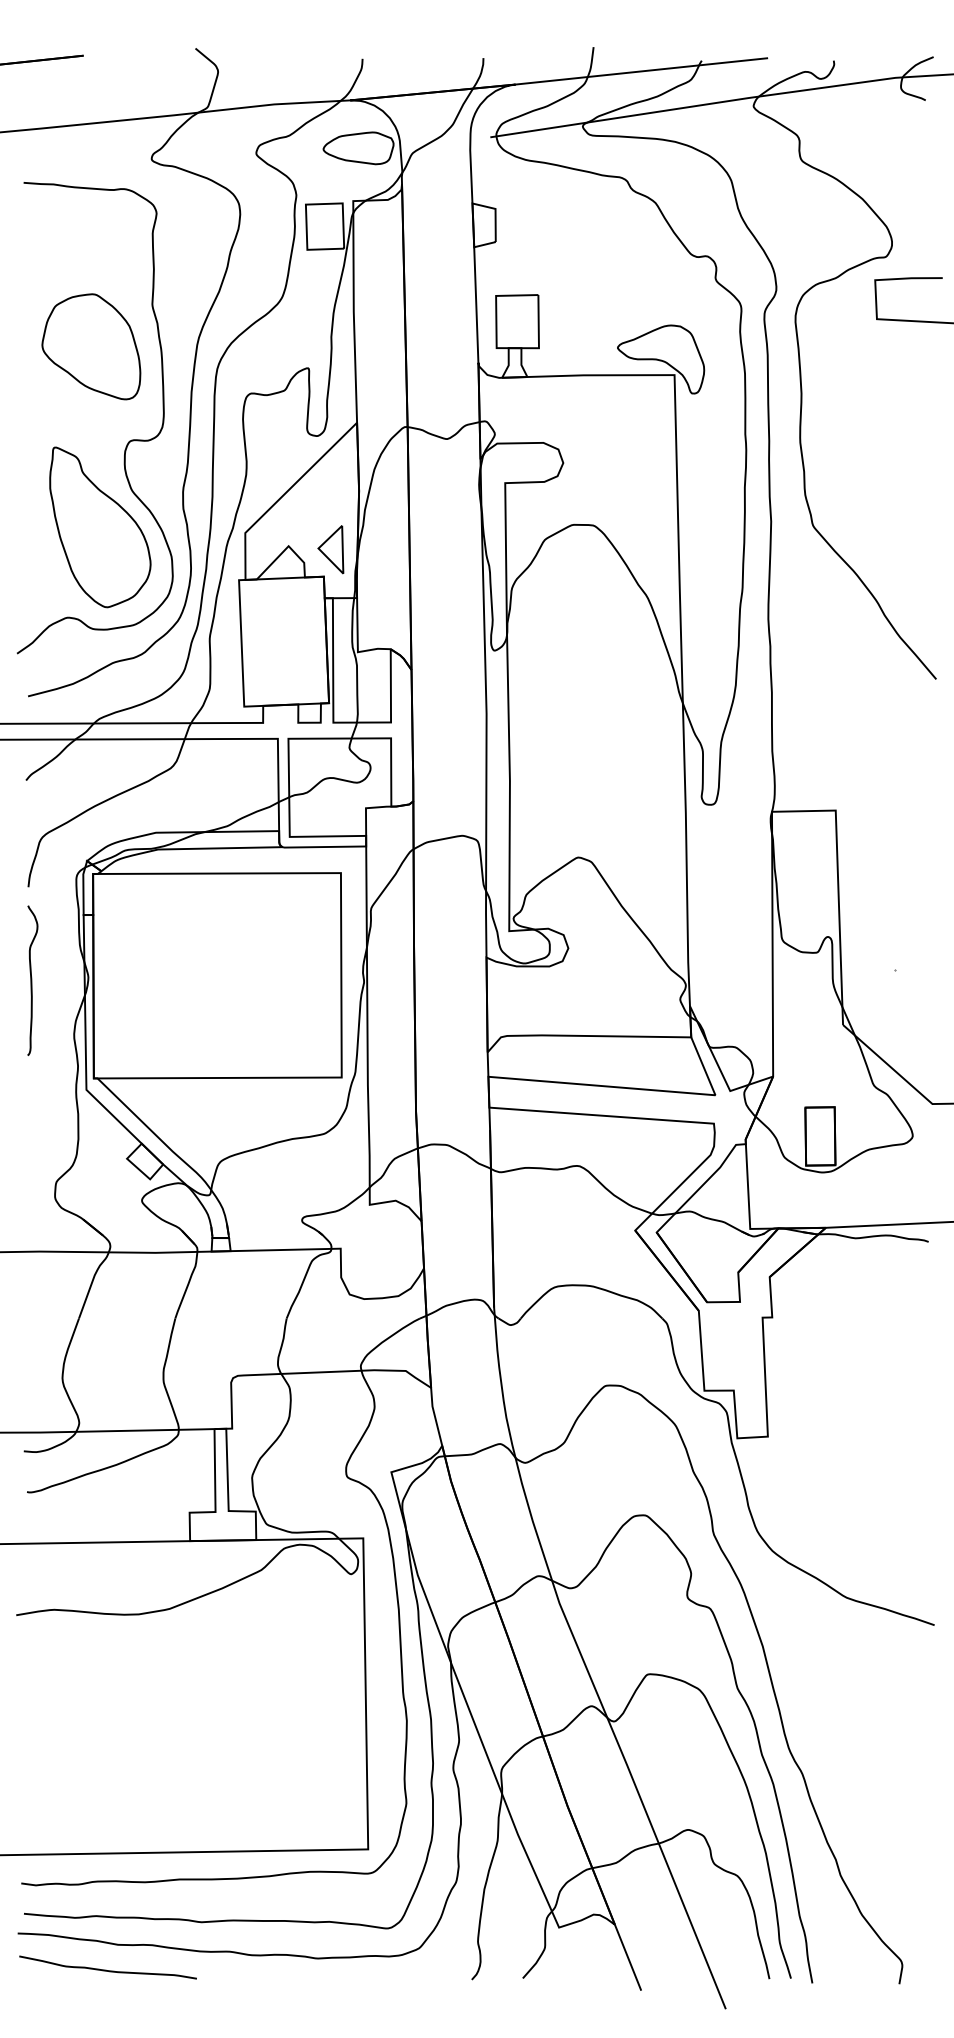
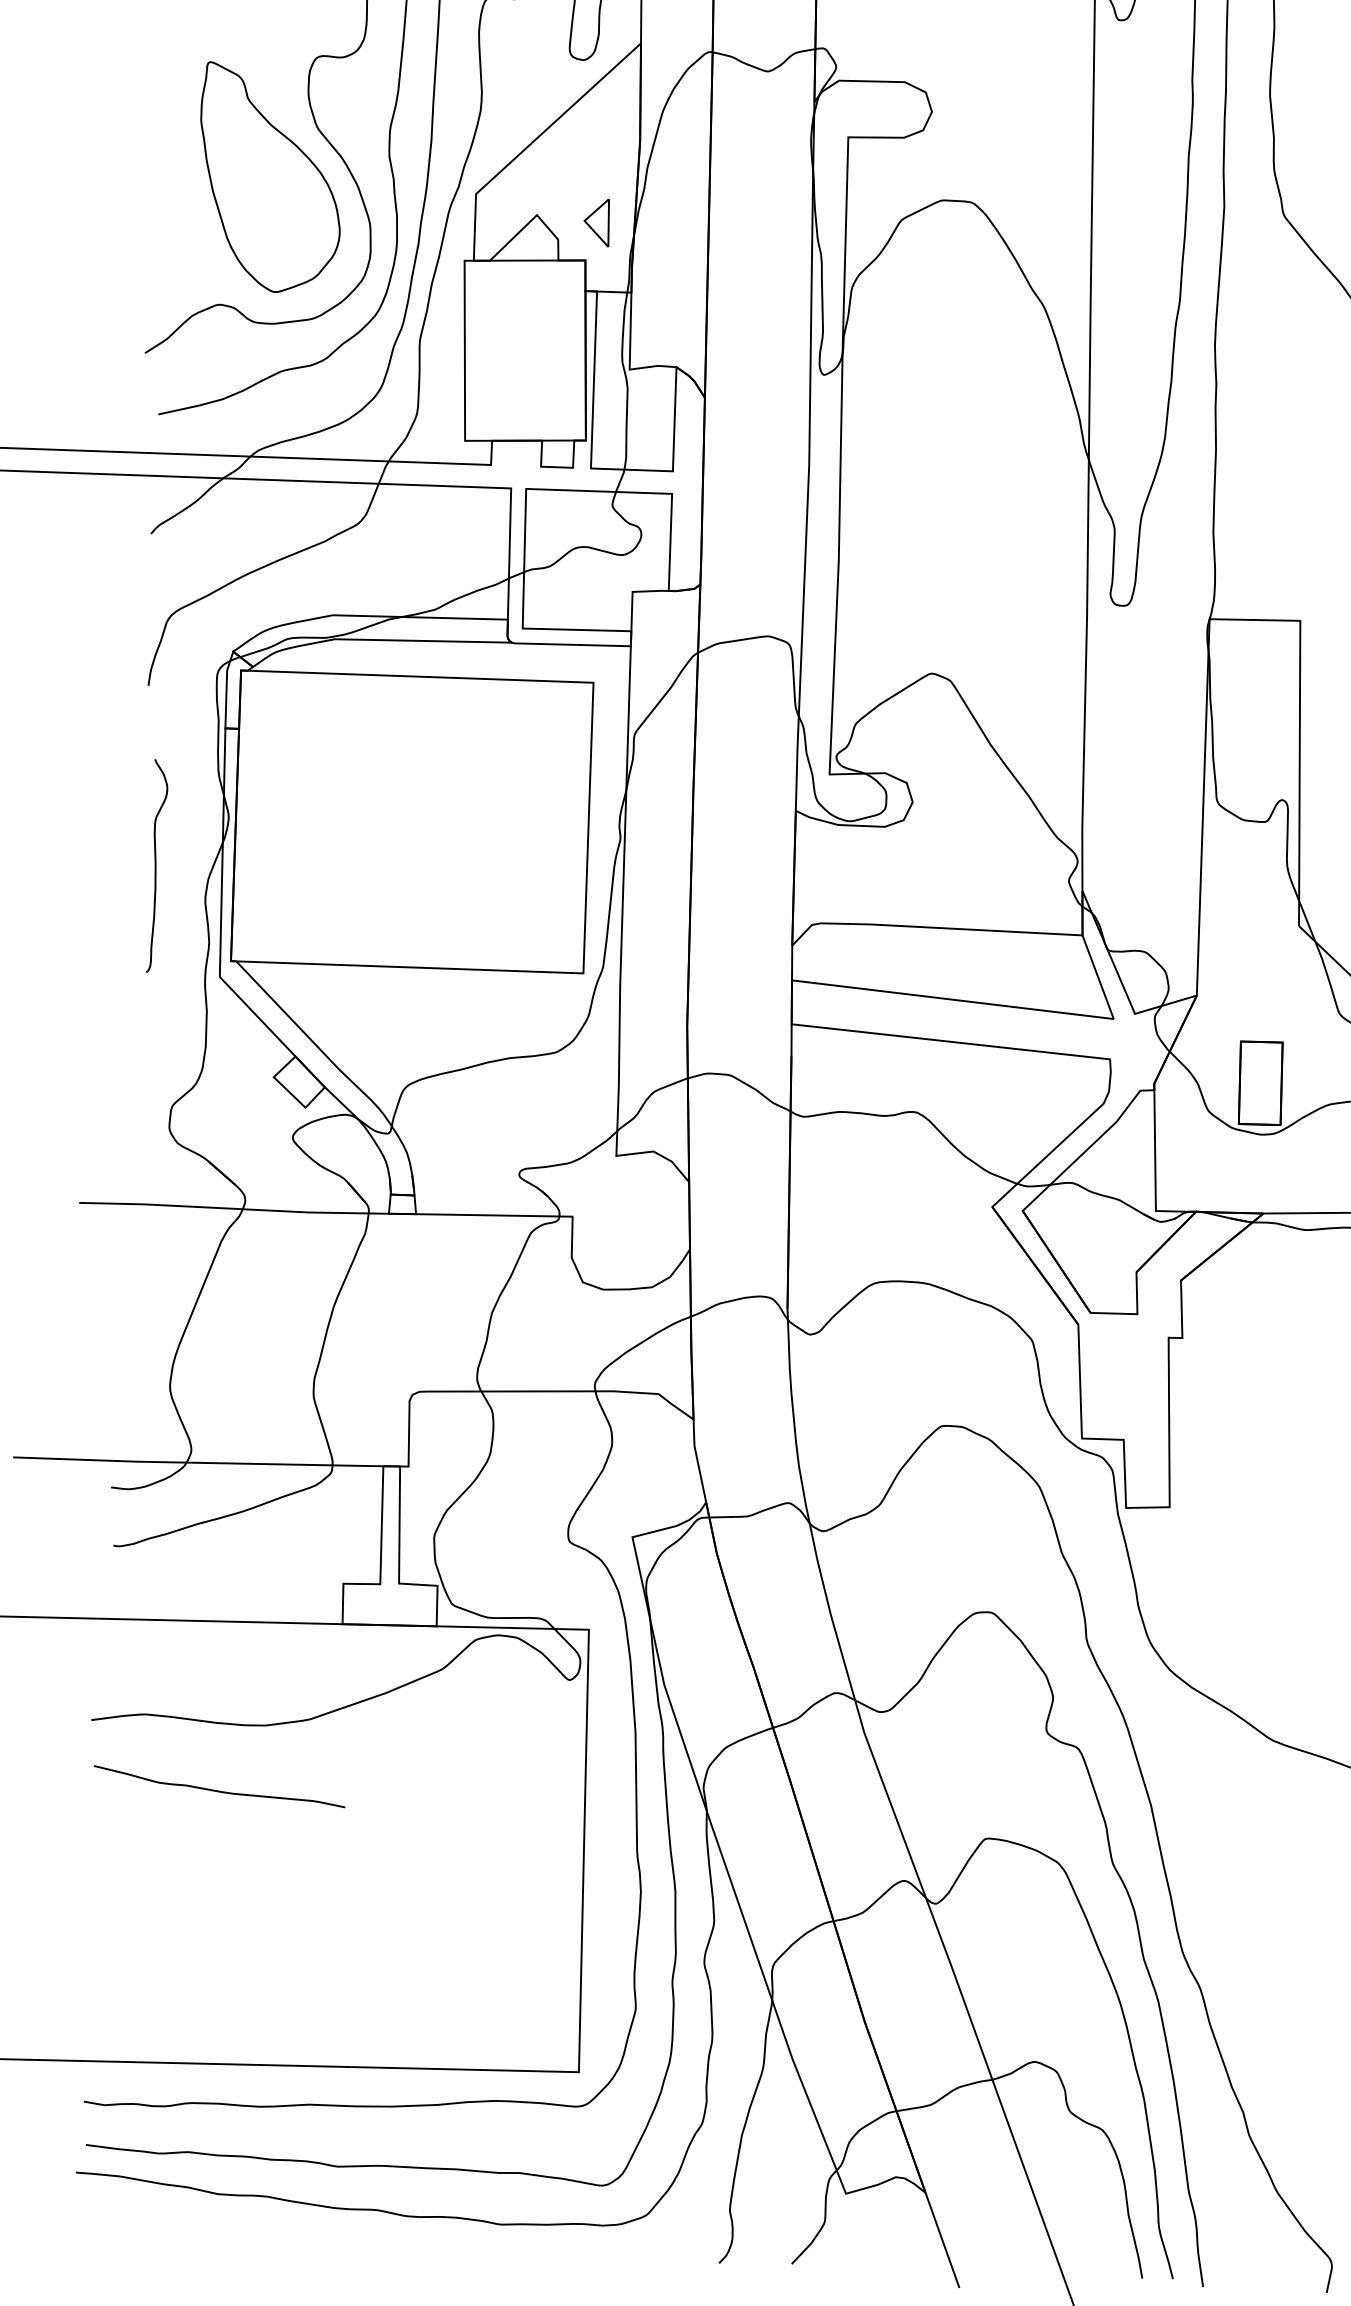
part: (330, 549) -> (596, 222), size x0.7
curve: (32, 980) -> (157, 865), moved
curve: (106, 1969) -> (217, 1789), moved

